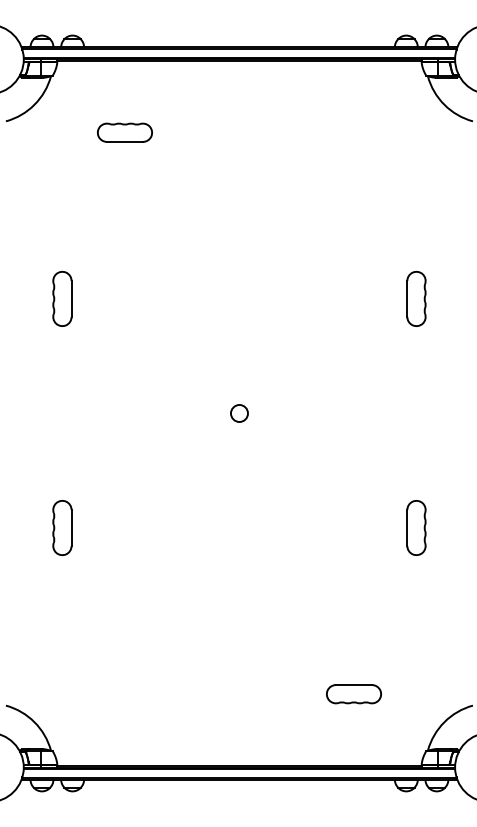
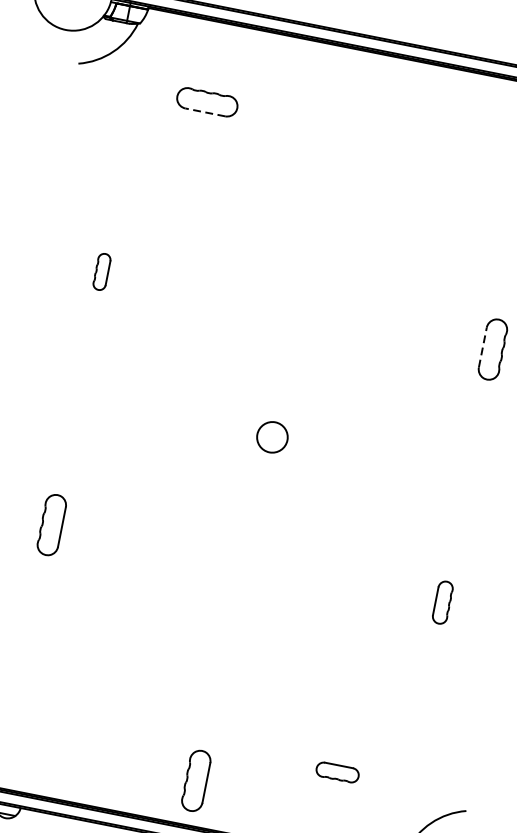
line: (124, 141) -> (204, 111), solid -> dashed
part: (62, 298) -> (102, 271), size x0.6
line: (407, 298) -> (483, 347), solid -> dashed
circle: (239, 413) -> (272, 437), size x1.6
part: (416, 528) -> (442, 603), size x0.7
part: (354, 694) -> (337, 772), size x0.7
part: (232, 726) -> (196, 781), added

